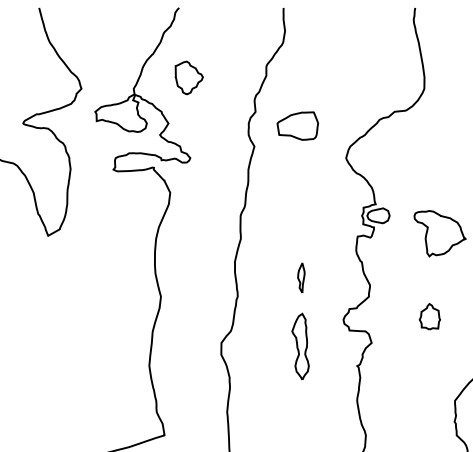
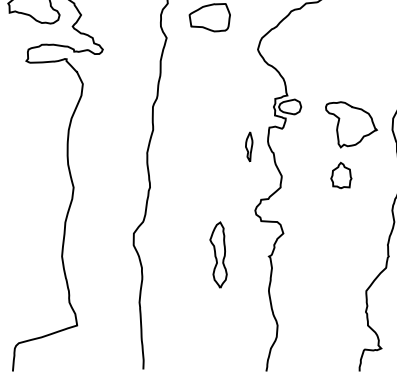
part: (301, 277) -> (249, 146), moved
part: (429, 316) -> (340, 175), moved
part: (300, 345) -> (218, 253), moved

